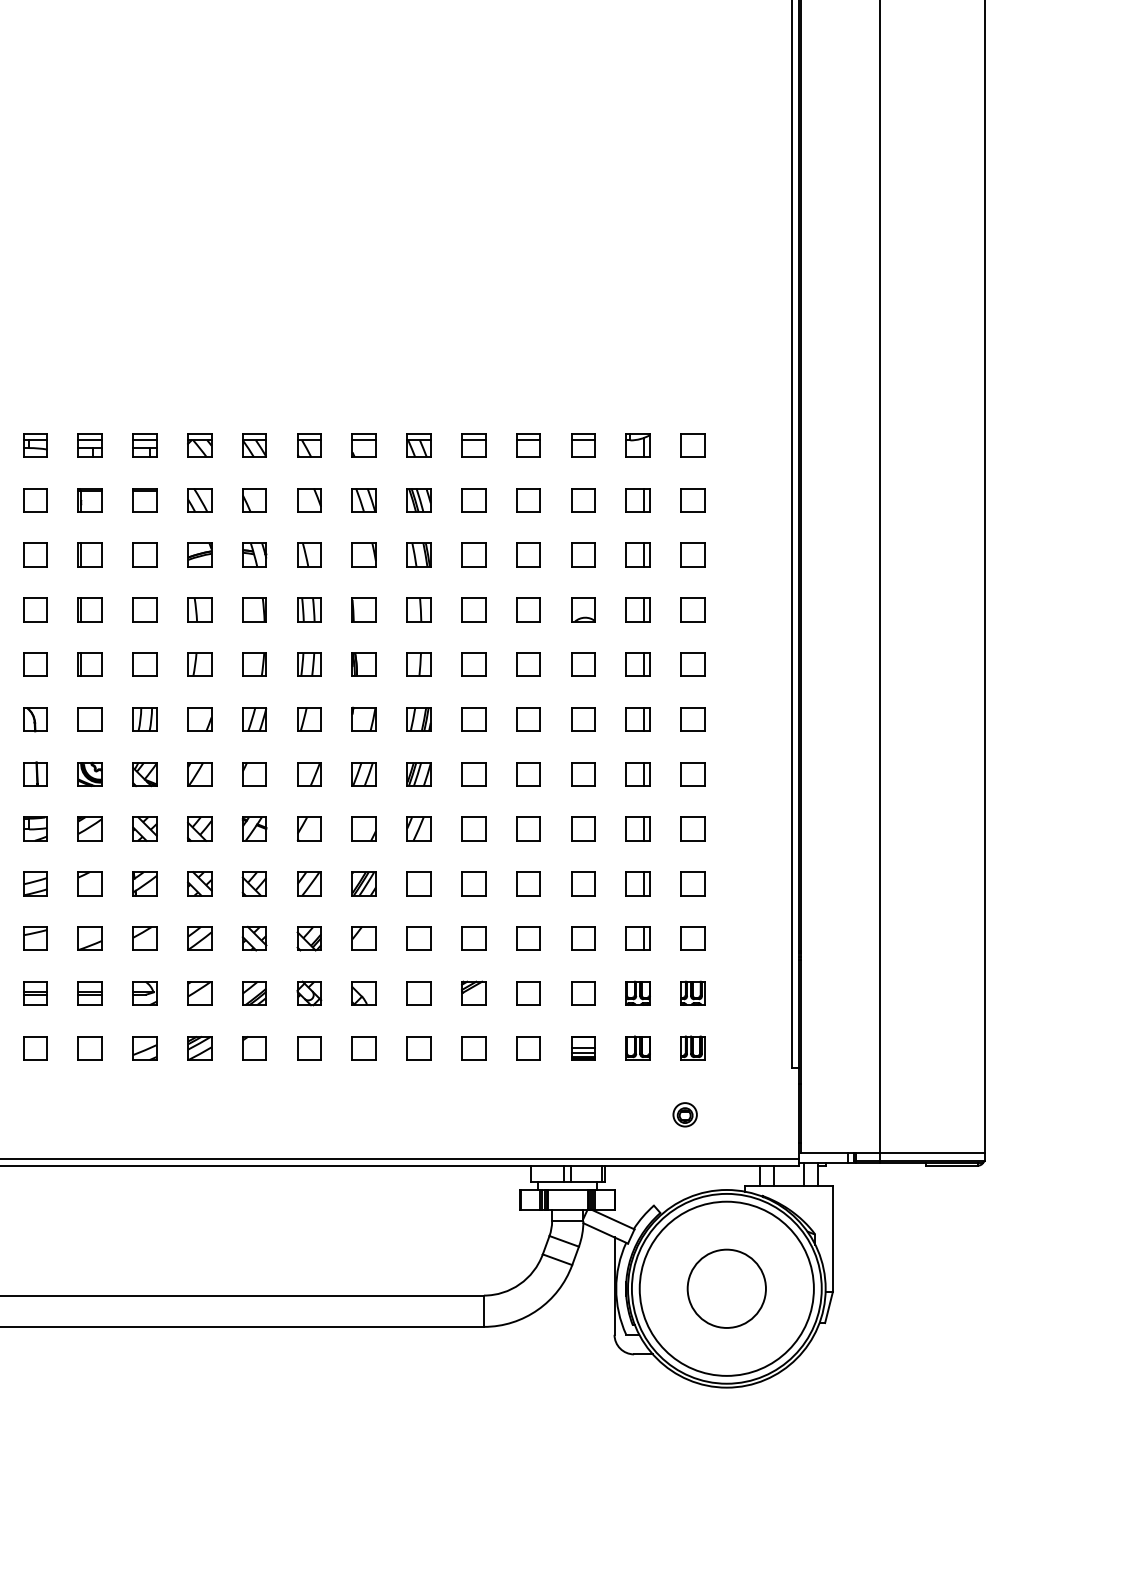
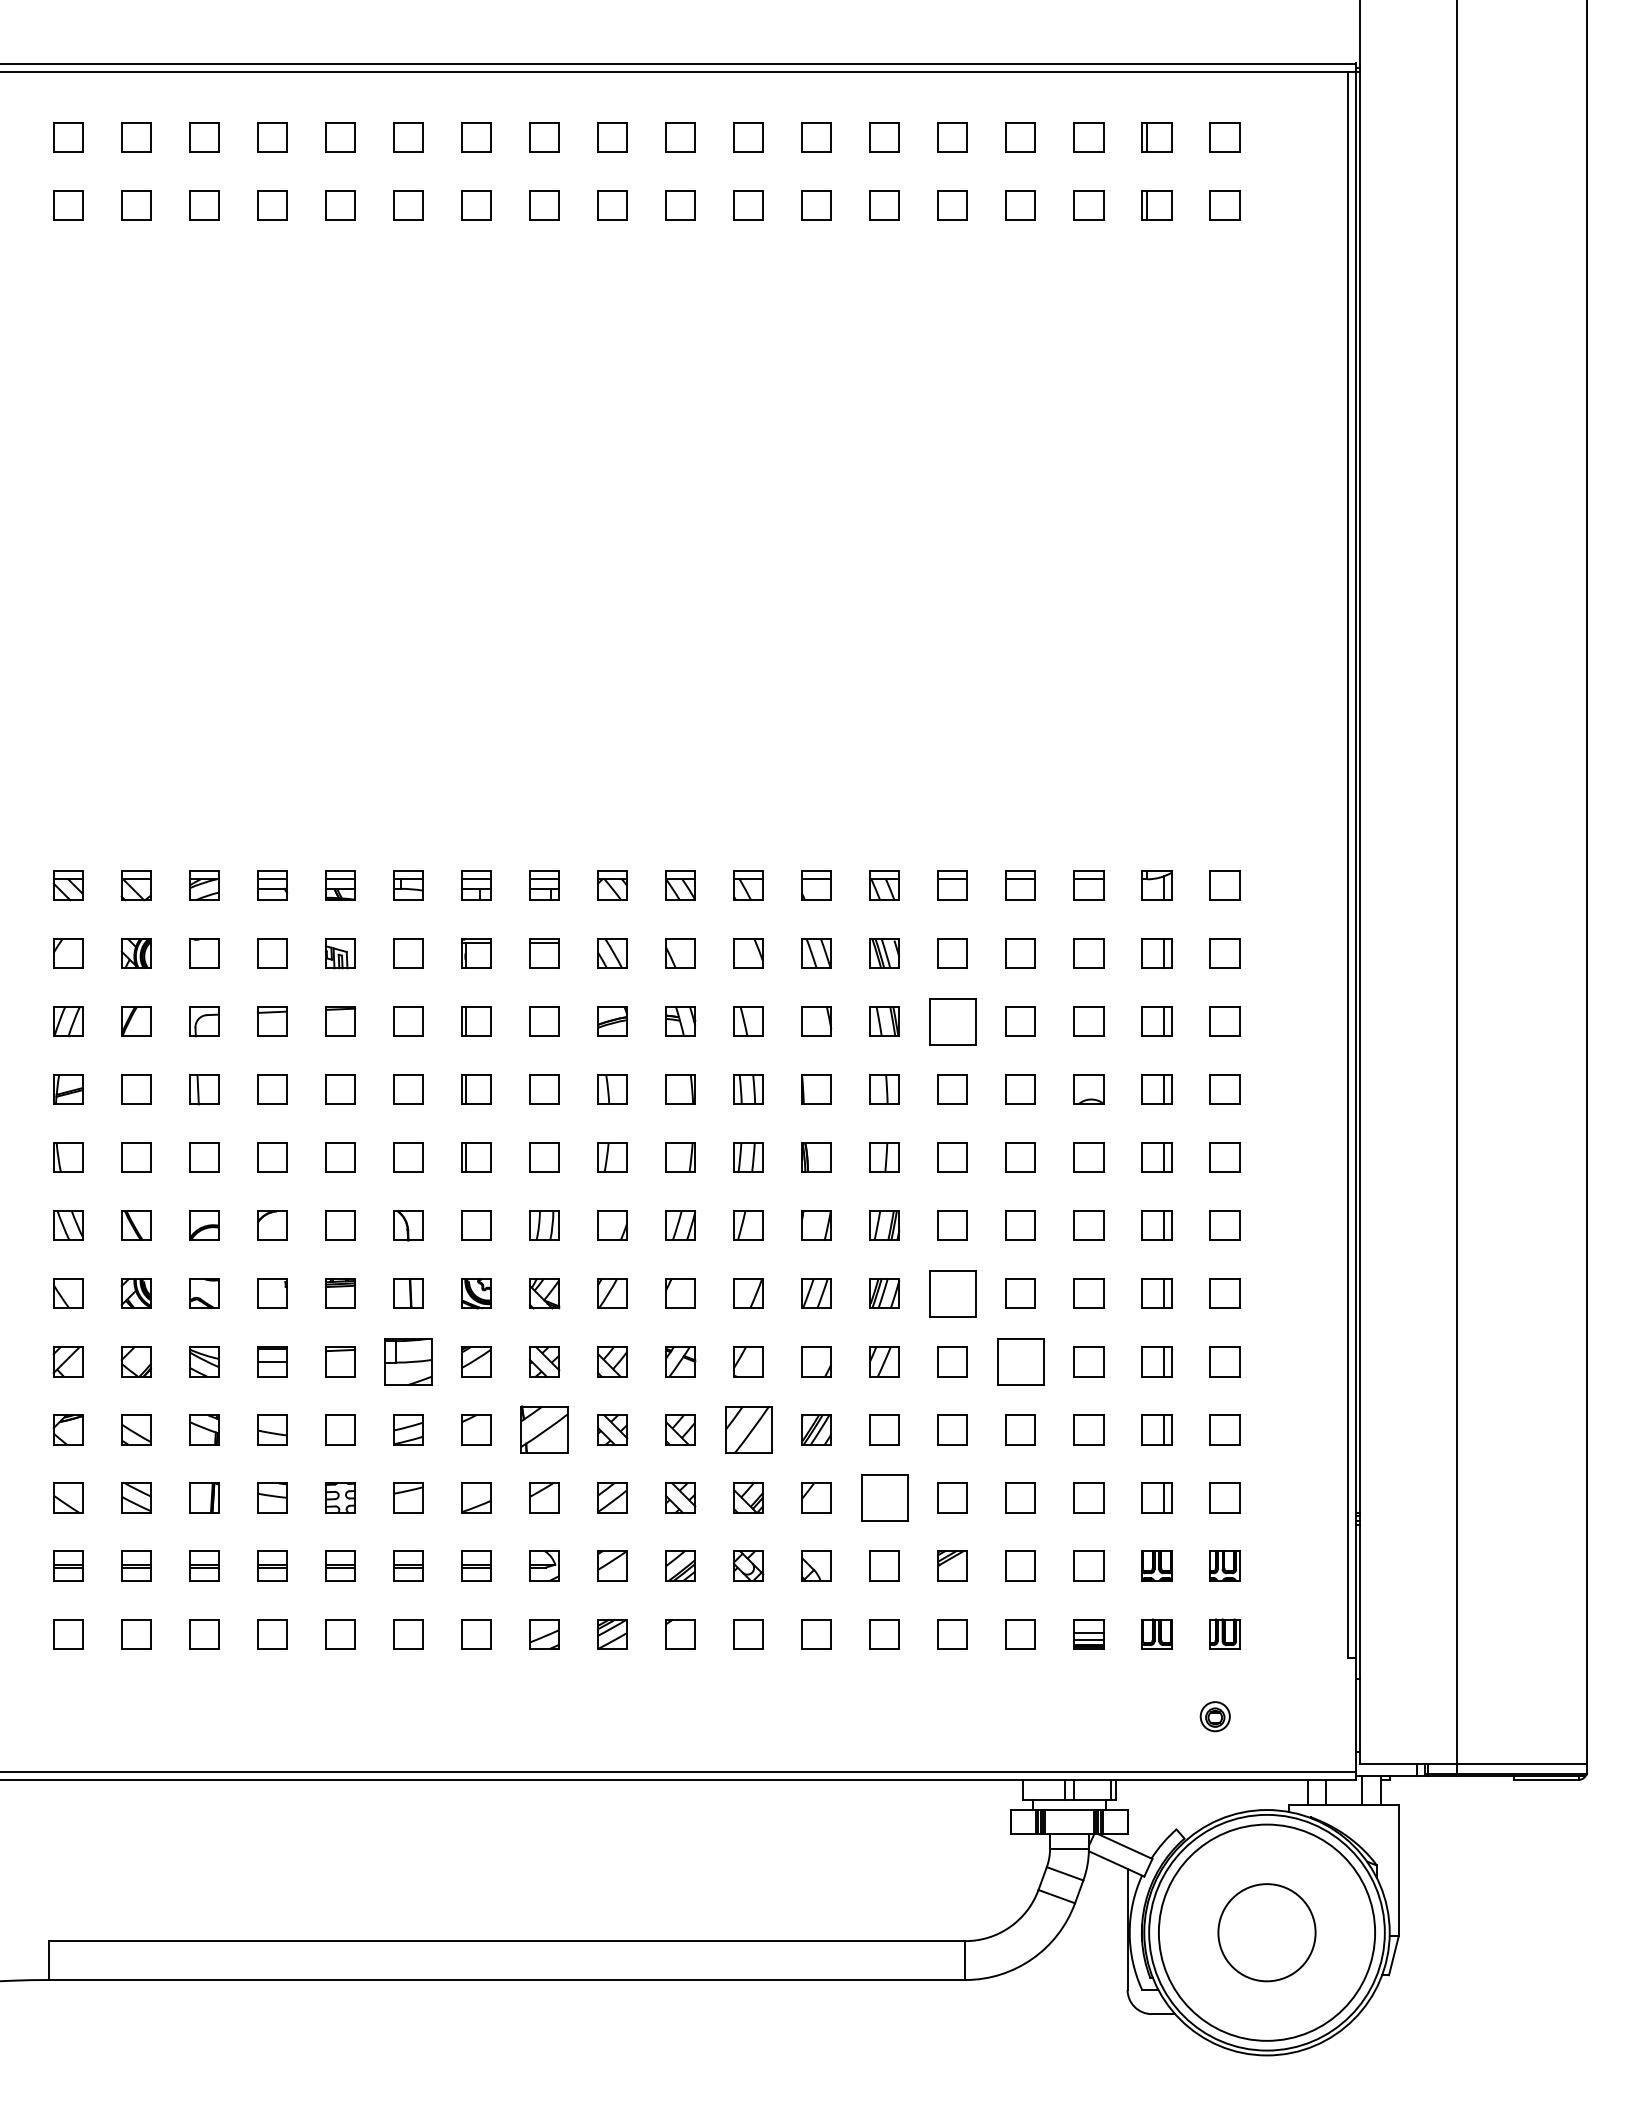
part: (473, 554) -> (952, 1021), size x1.6
part: (473, 773) -> (952, 1293), size x1.6
part: (35, 828) -> (408, 1361), size x1.6
part: (528, 828) -> (1020, 1361), size x1.6
part: (144, 883) -> (544, 1429), size x1.6
part: (309, 883) -> (748, 1429), size x1.6
part: (418, 938) -> (884, 1497), size x1.6

